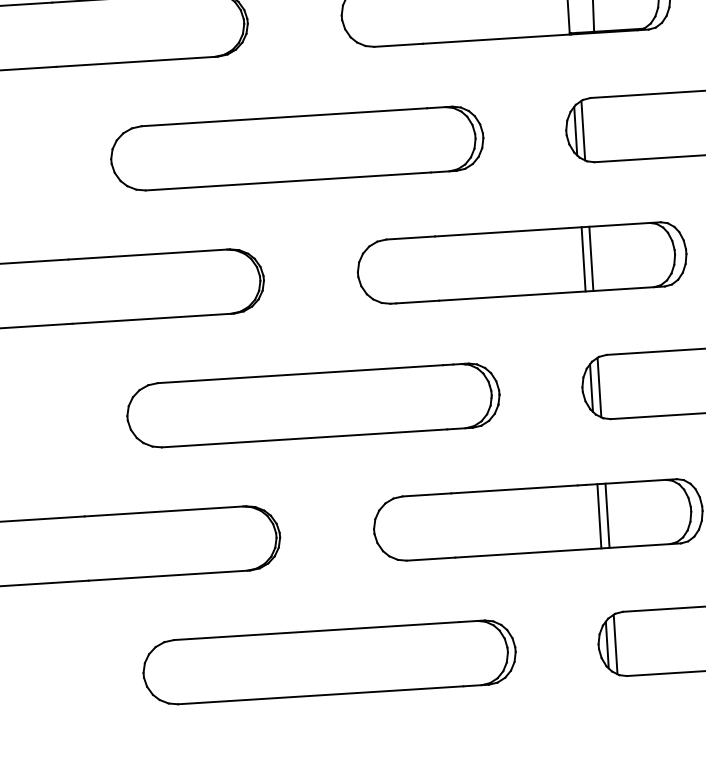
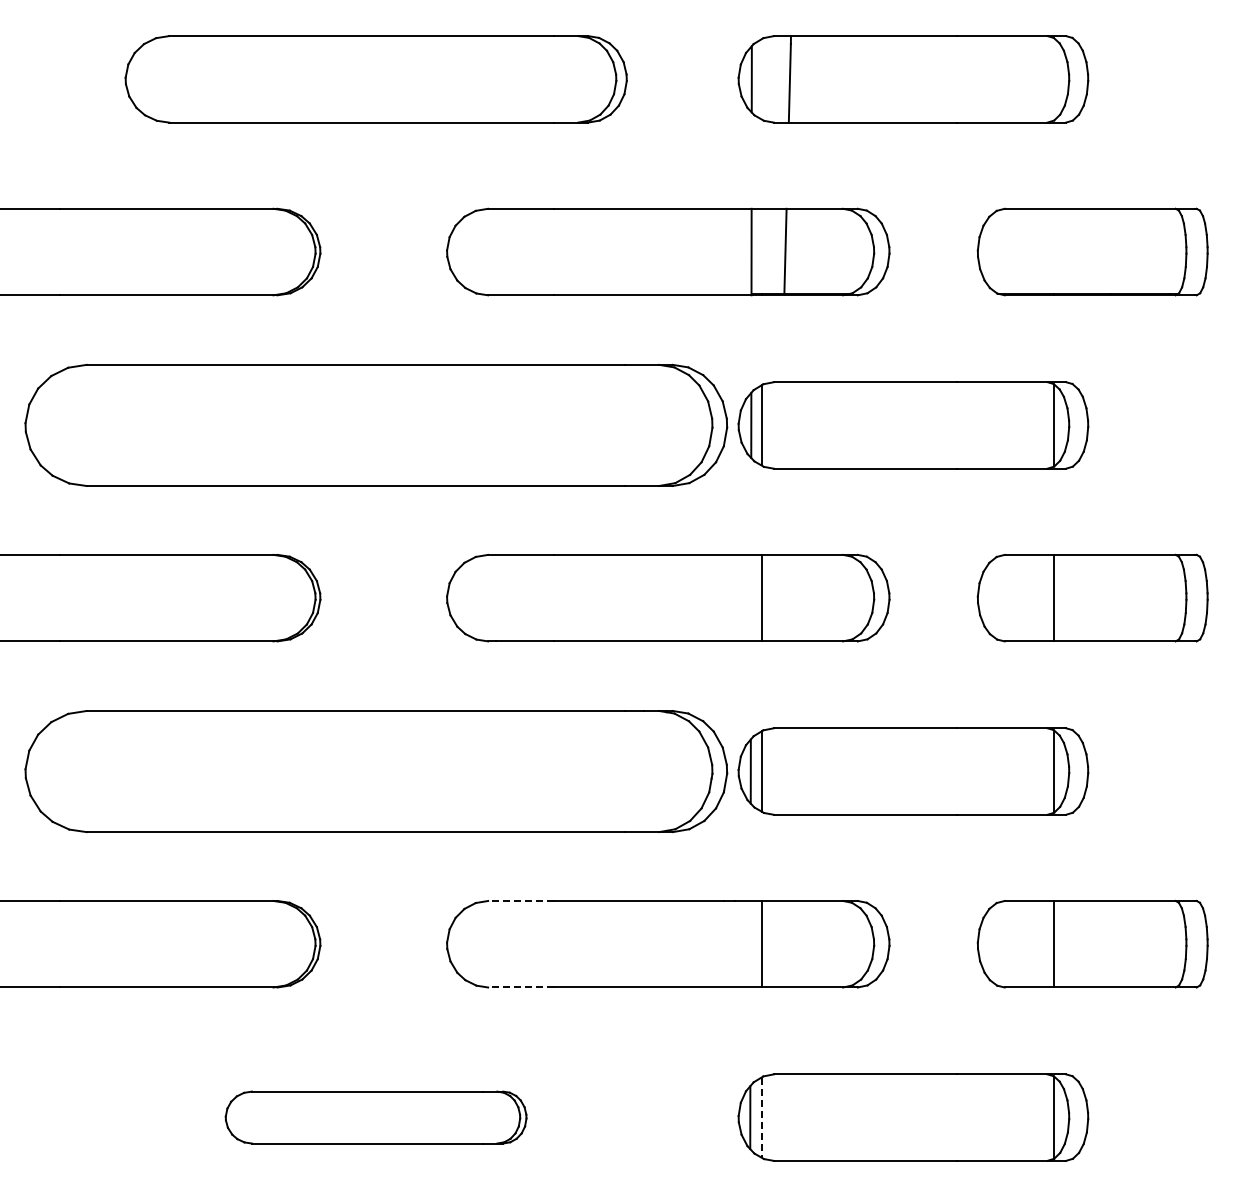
part: (296, 148) -> (375, 425), size x1.4
line: (583, 258) -> (751, 597), removed
part: (312, 405) -> (375, 771), size x1.4
line: (426, 494) -> (520, 900), solid -> dashed
line: (599, 515) -> (750, 943), removed
line: (430, 559) -> (520, 987), solid -> dashed
line: (615, 645) -> (761, 1118), solid -> dashed
part: (329, 662) -> (375, 1117), size x0.6

